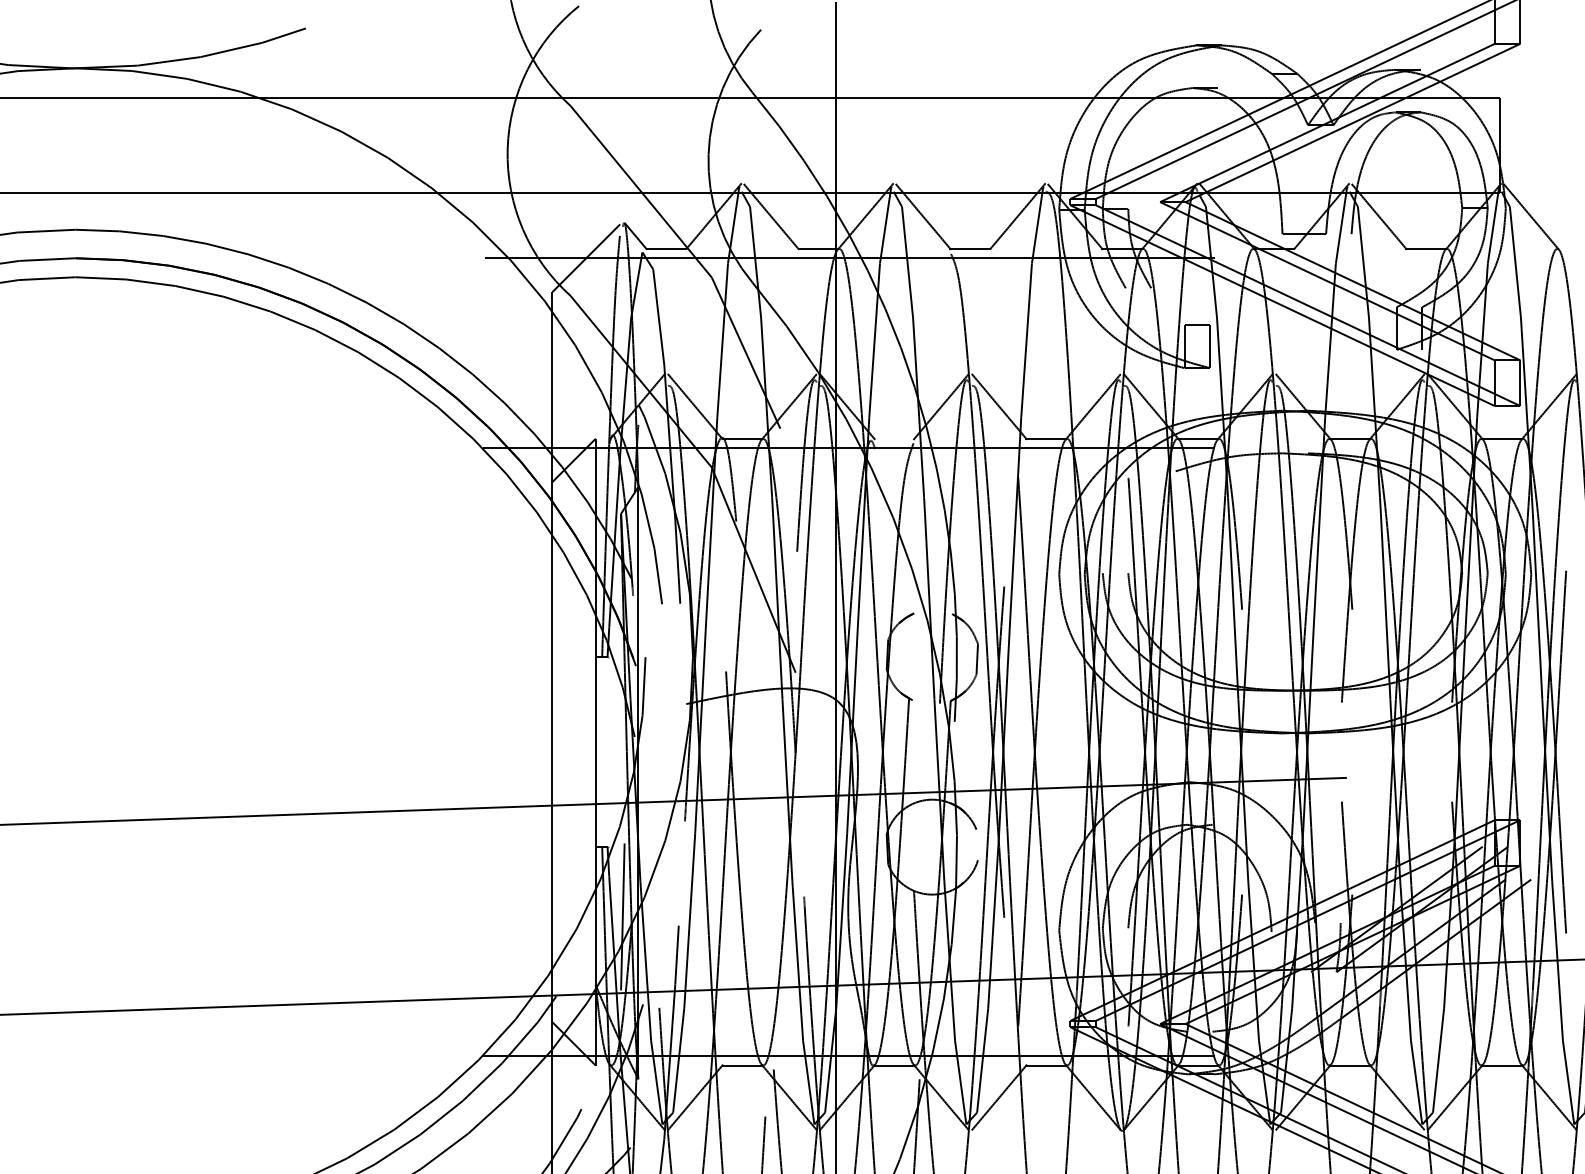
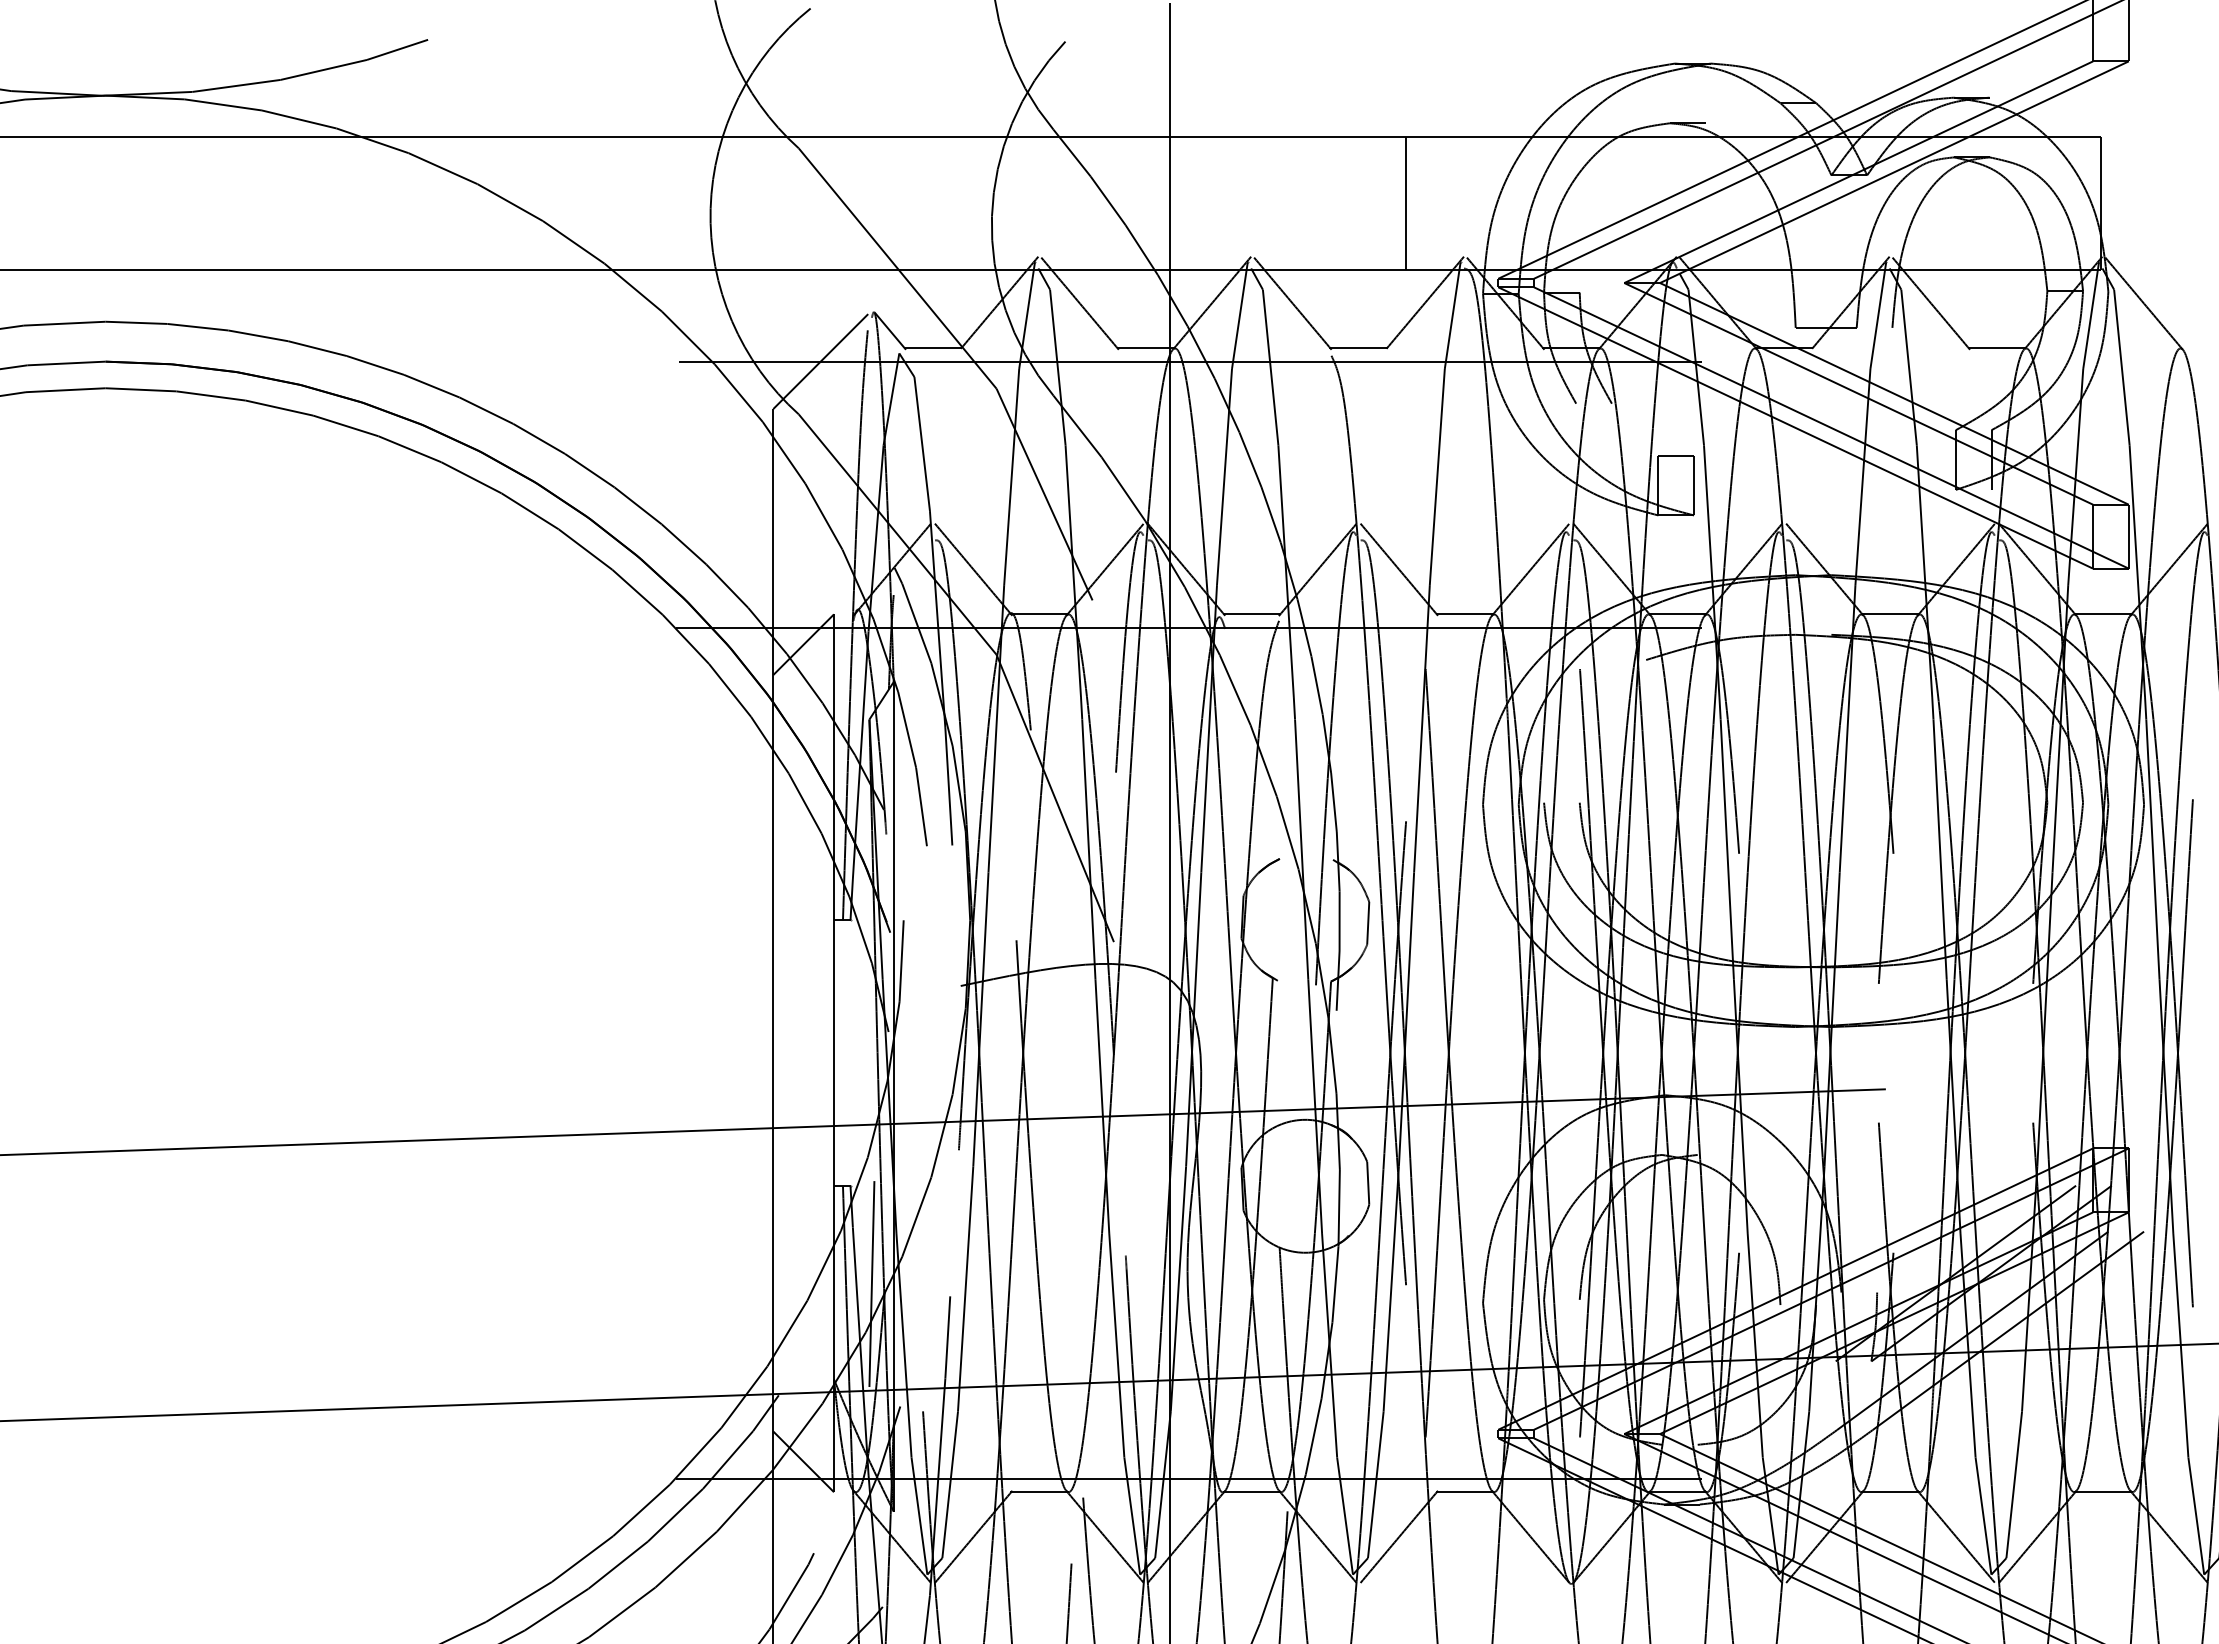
line: (1003, 145) -> (1405, 203), added
line: (893, 438) -> (1251, 614), added
line: (977, 844) -> (1368, 1182), added

